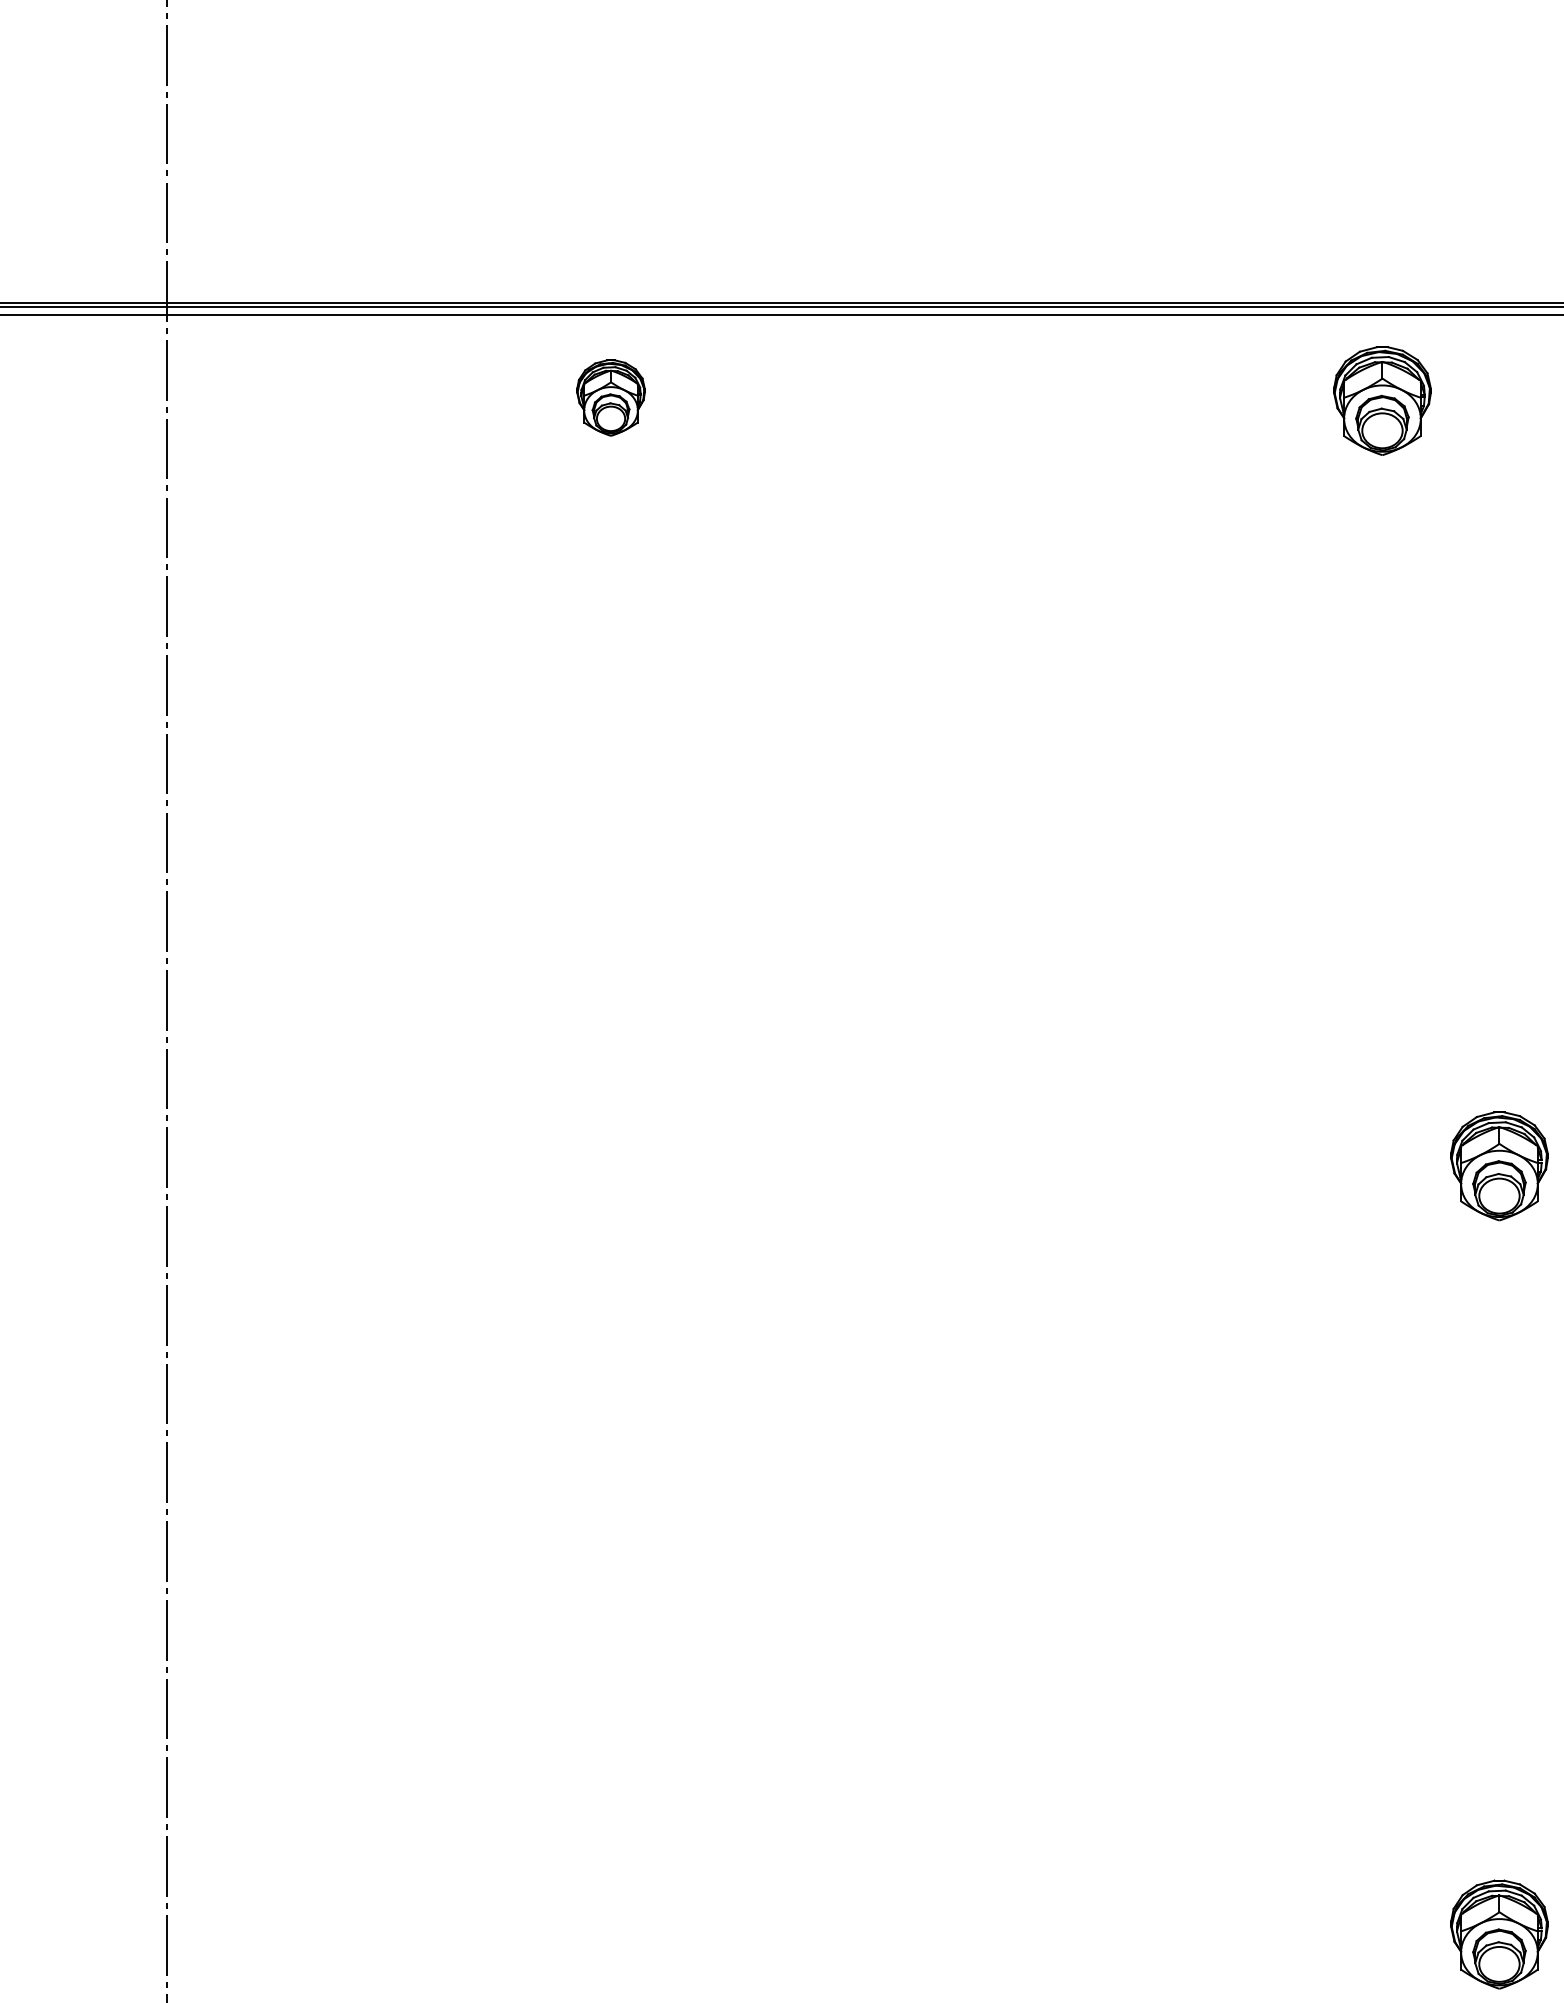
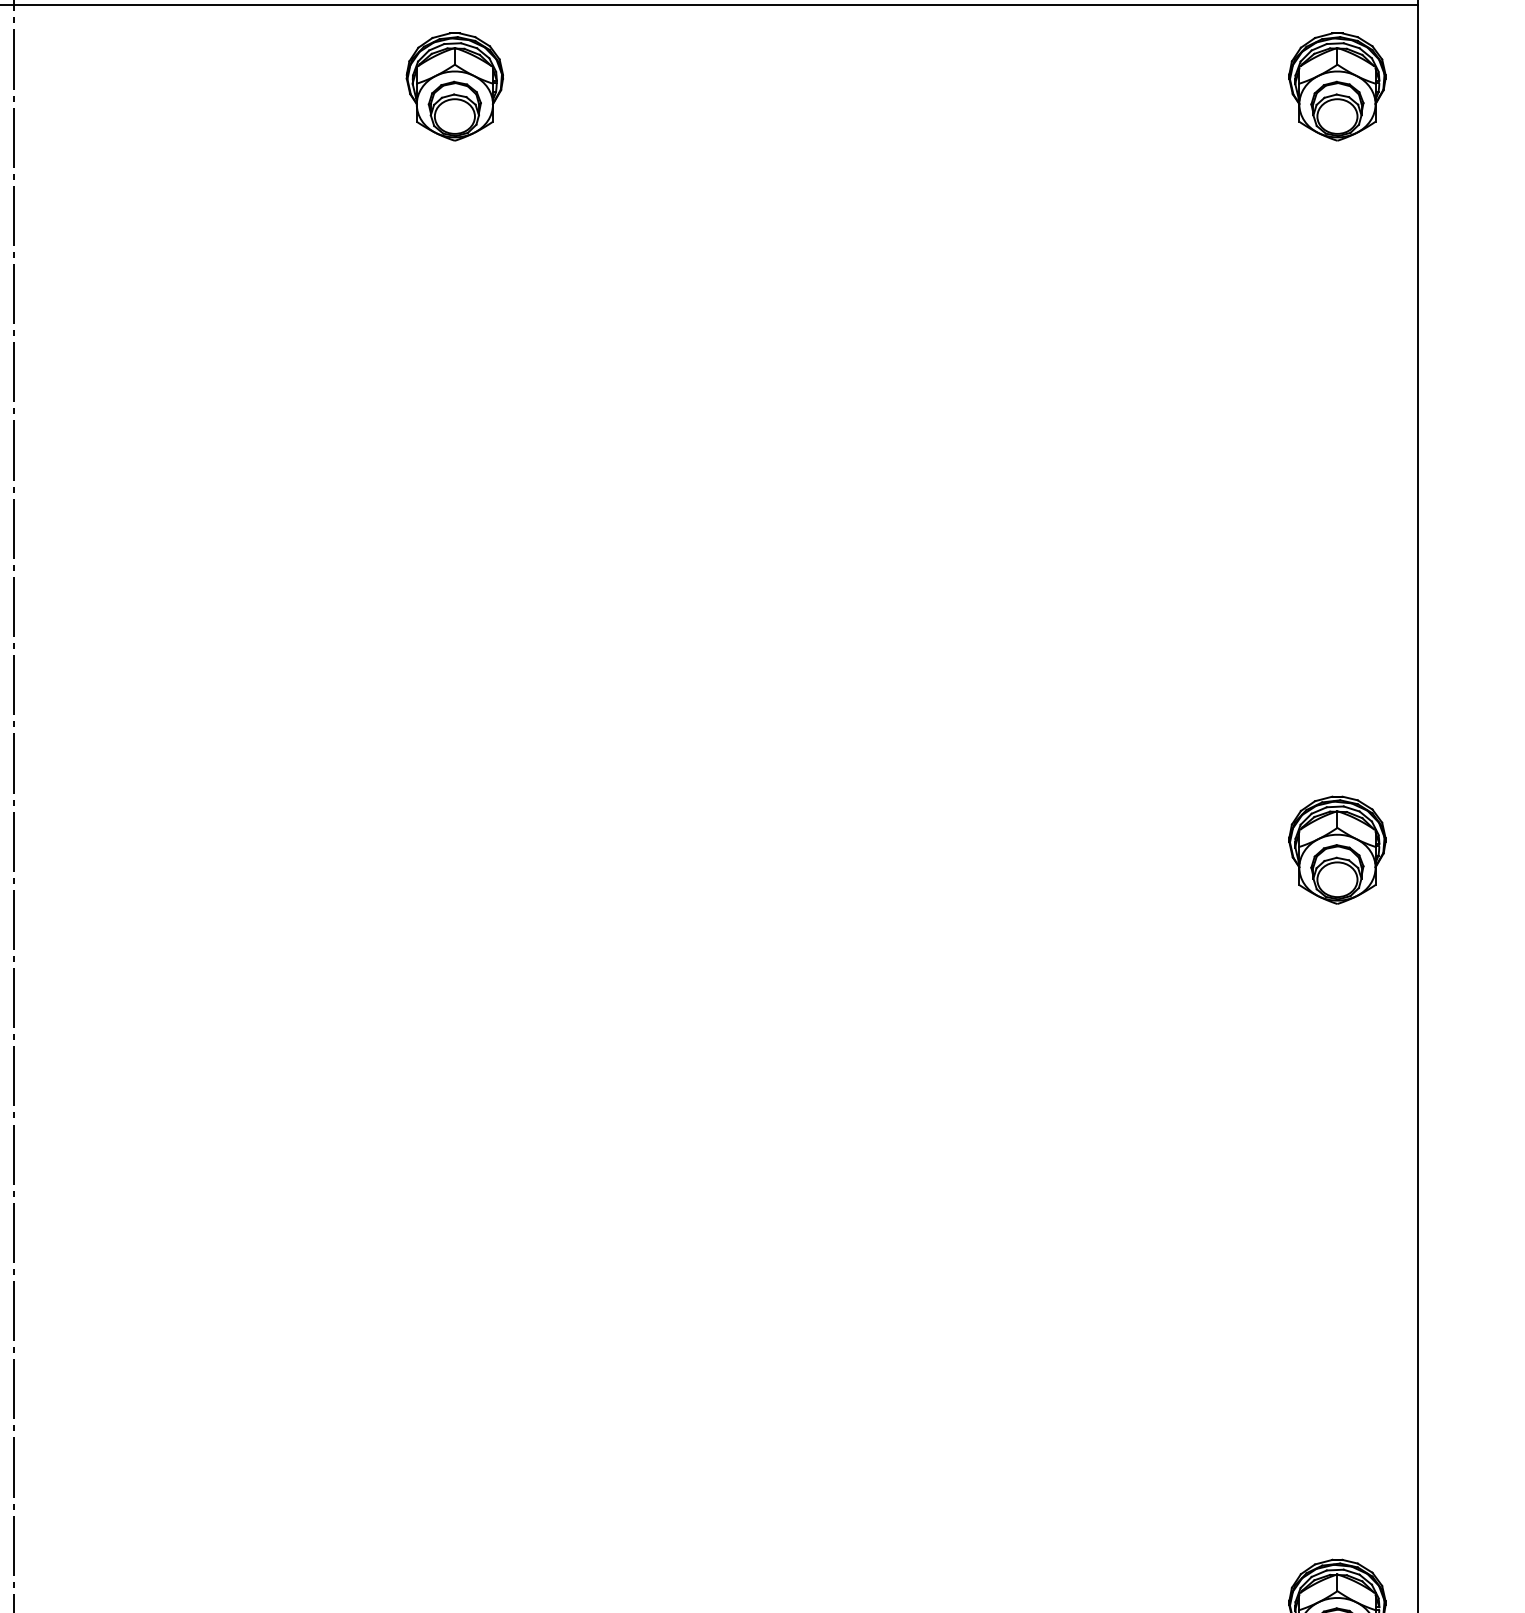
part: (610, 397) -> (454, 86), size x1.43
part: (1382, 400) -> (1337, 86), moved

